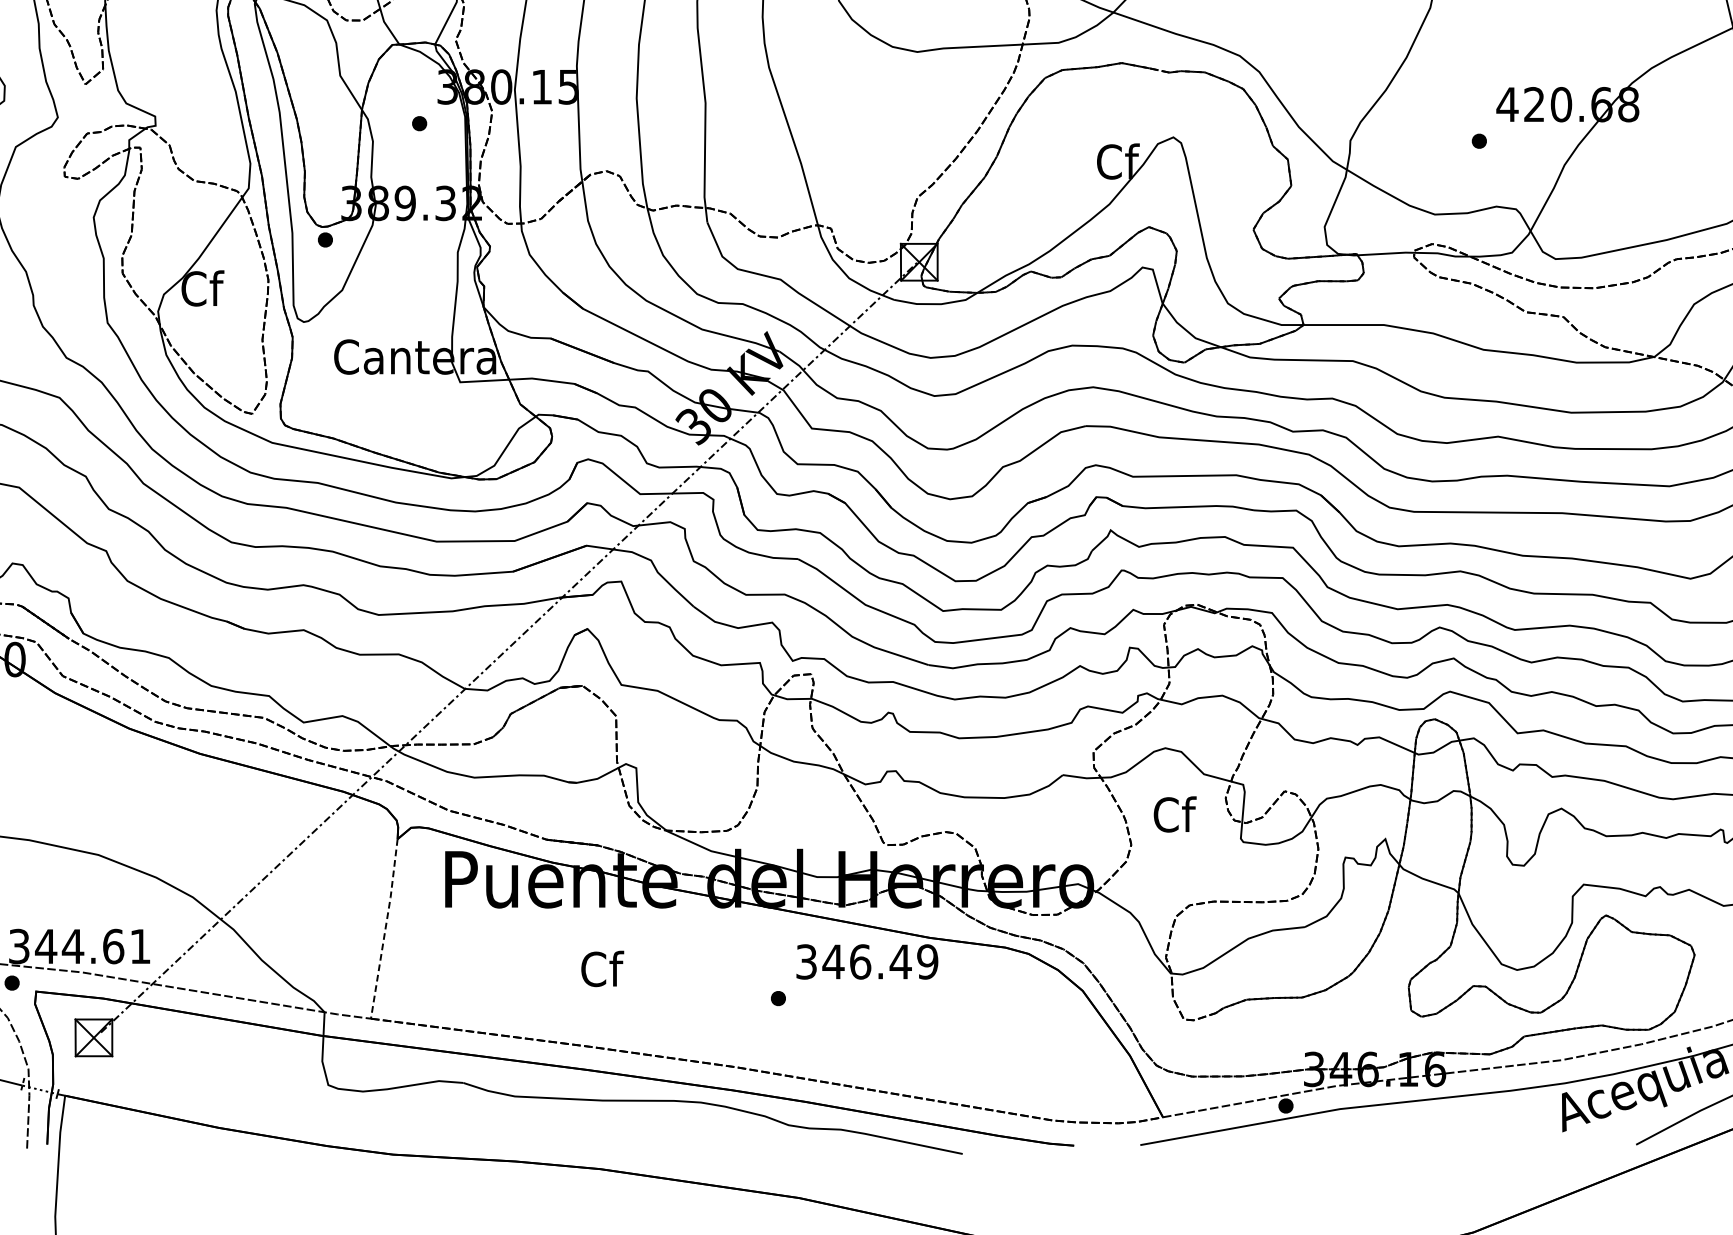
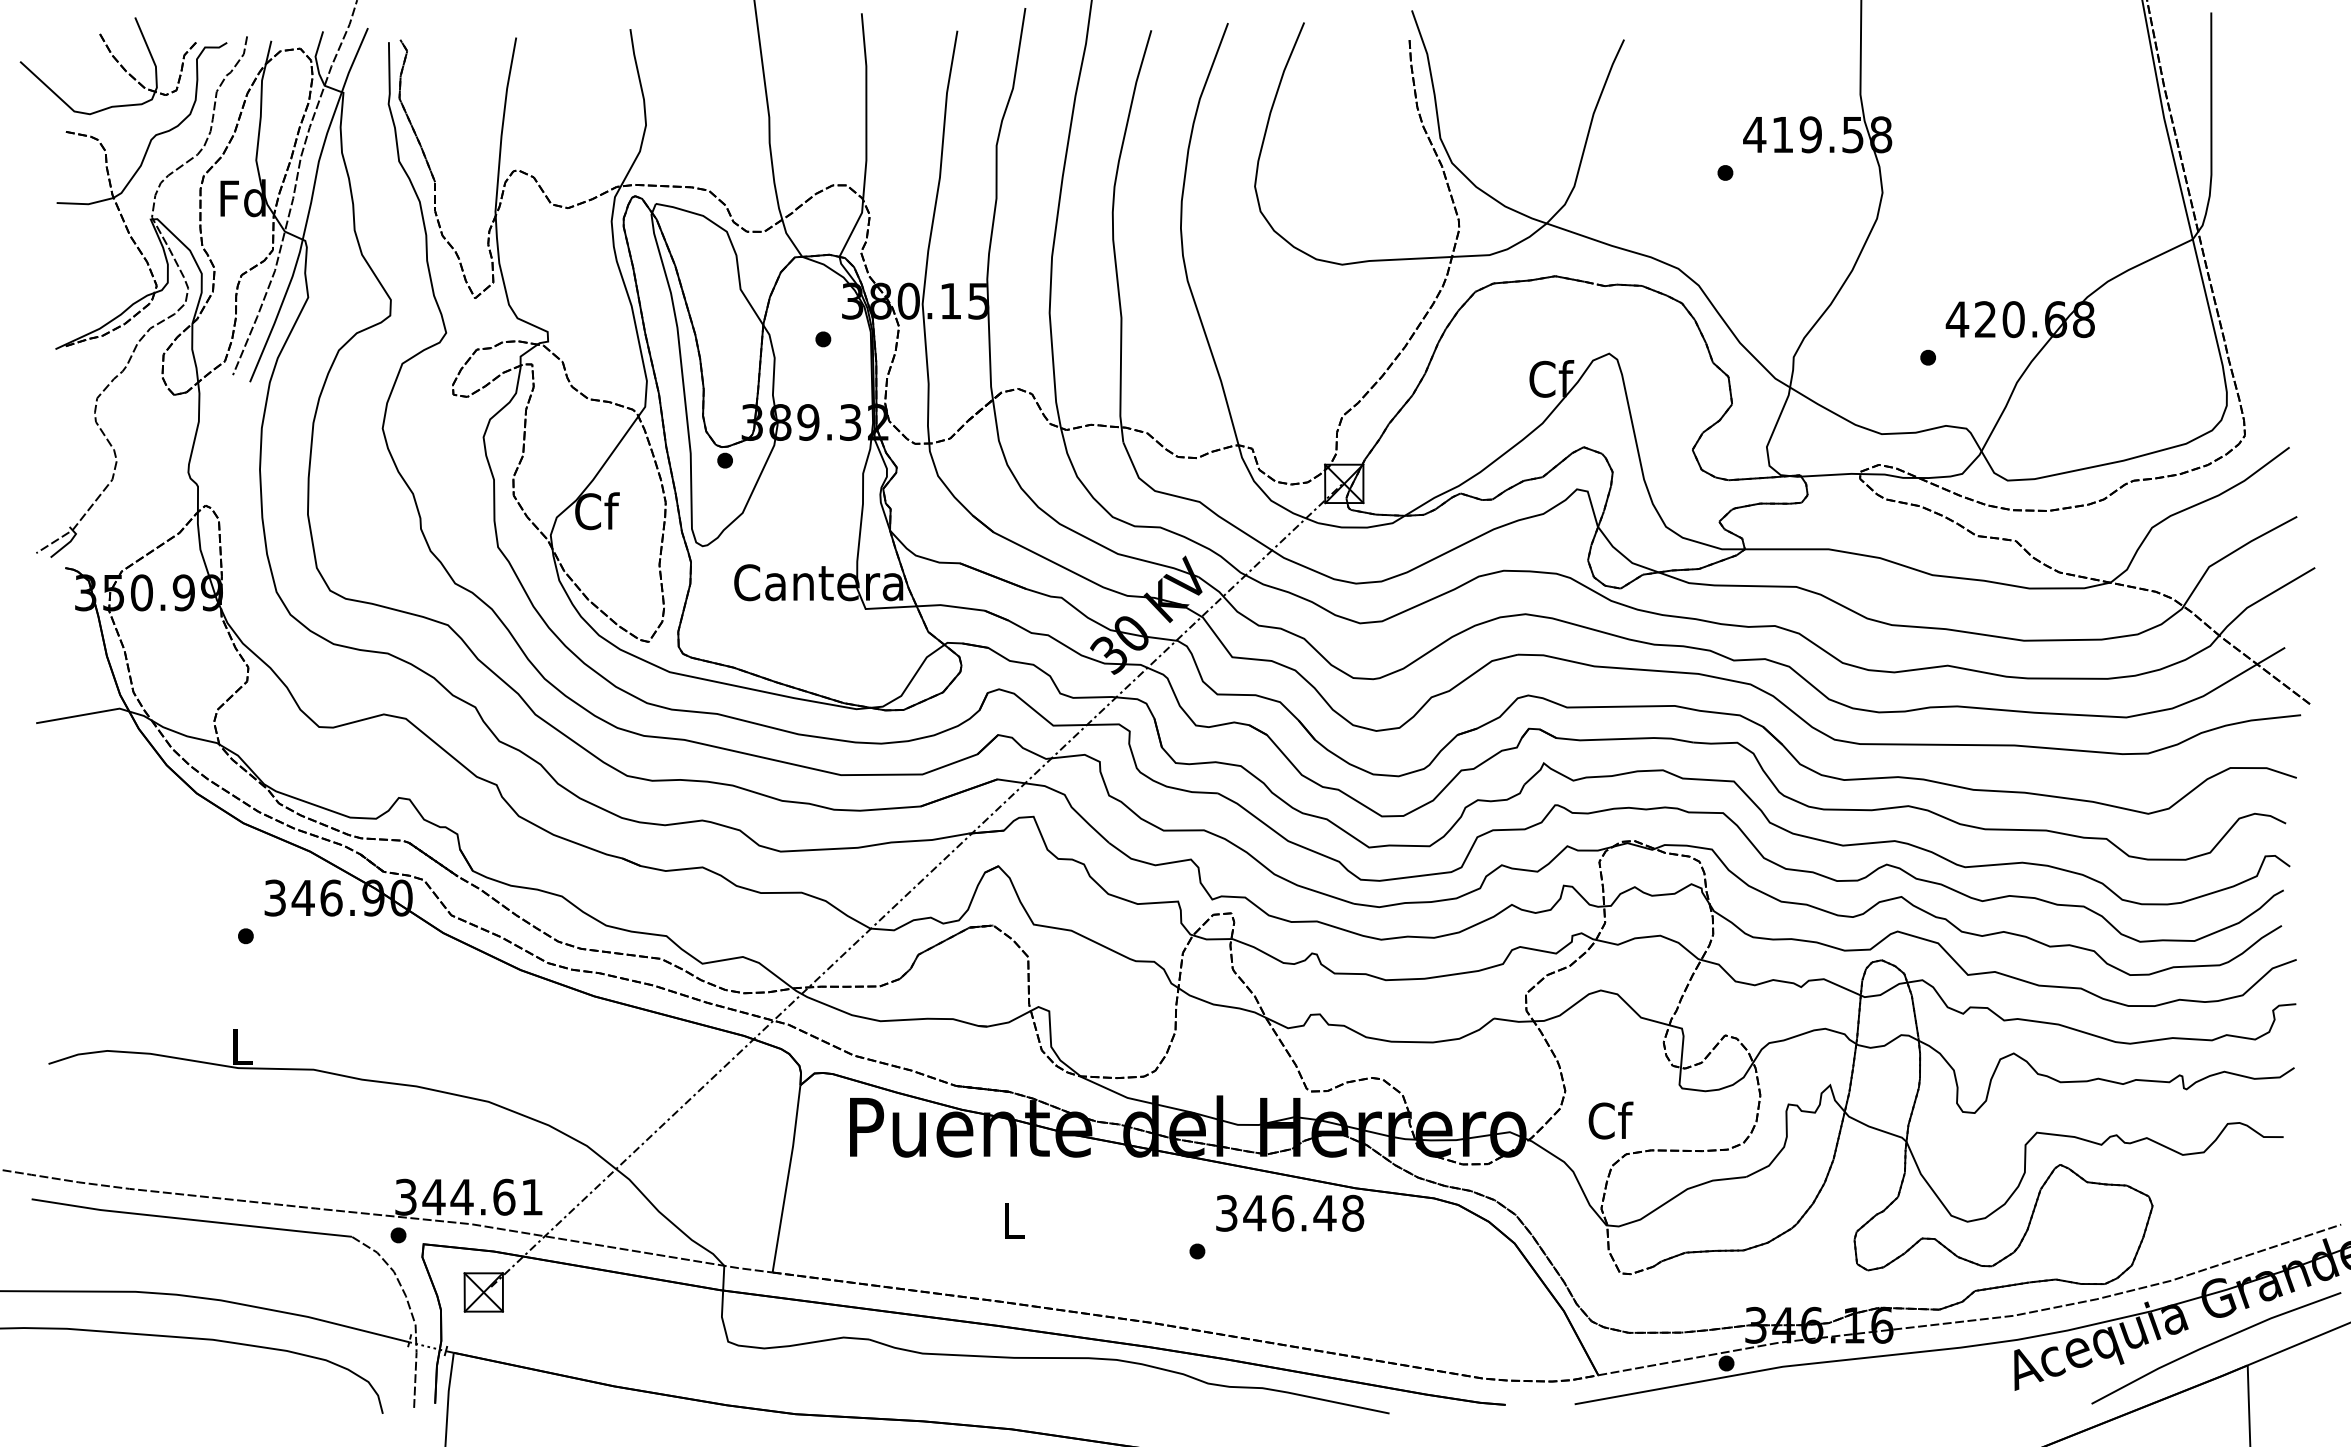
text: (1174, 814) -> (1610, 1120), moved
line: (385, 928) -> (787, 1178), dashed -> solid
text: (928, 962) -> (1353, 1213), 346.49 -> 346.48
text: (602, 968) -> (1014, 1220), Cf -> L

